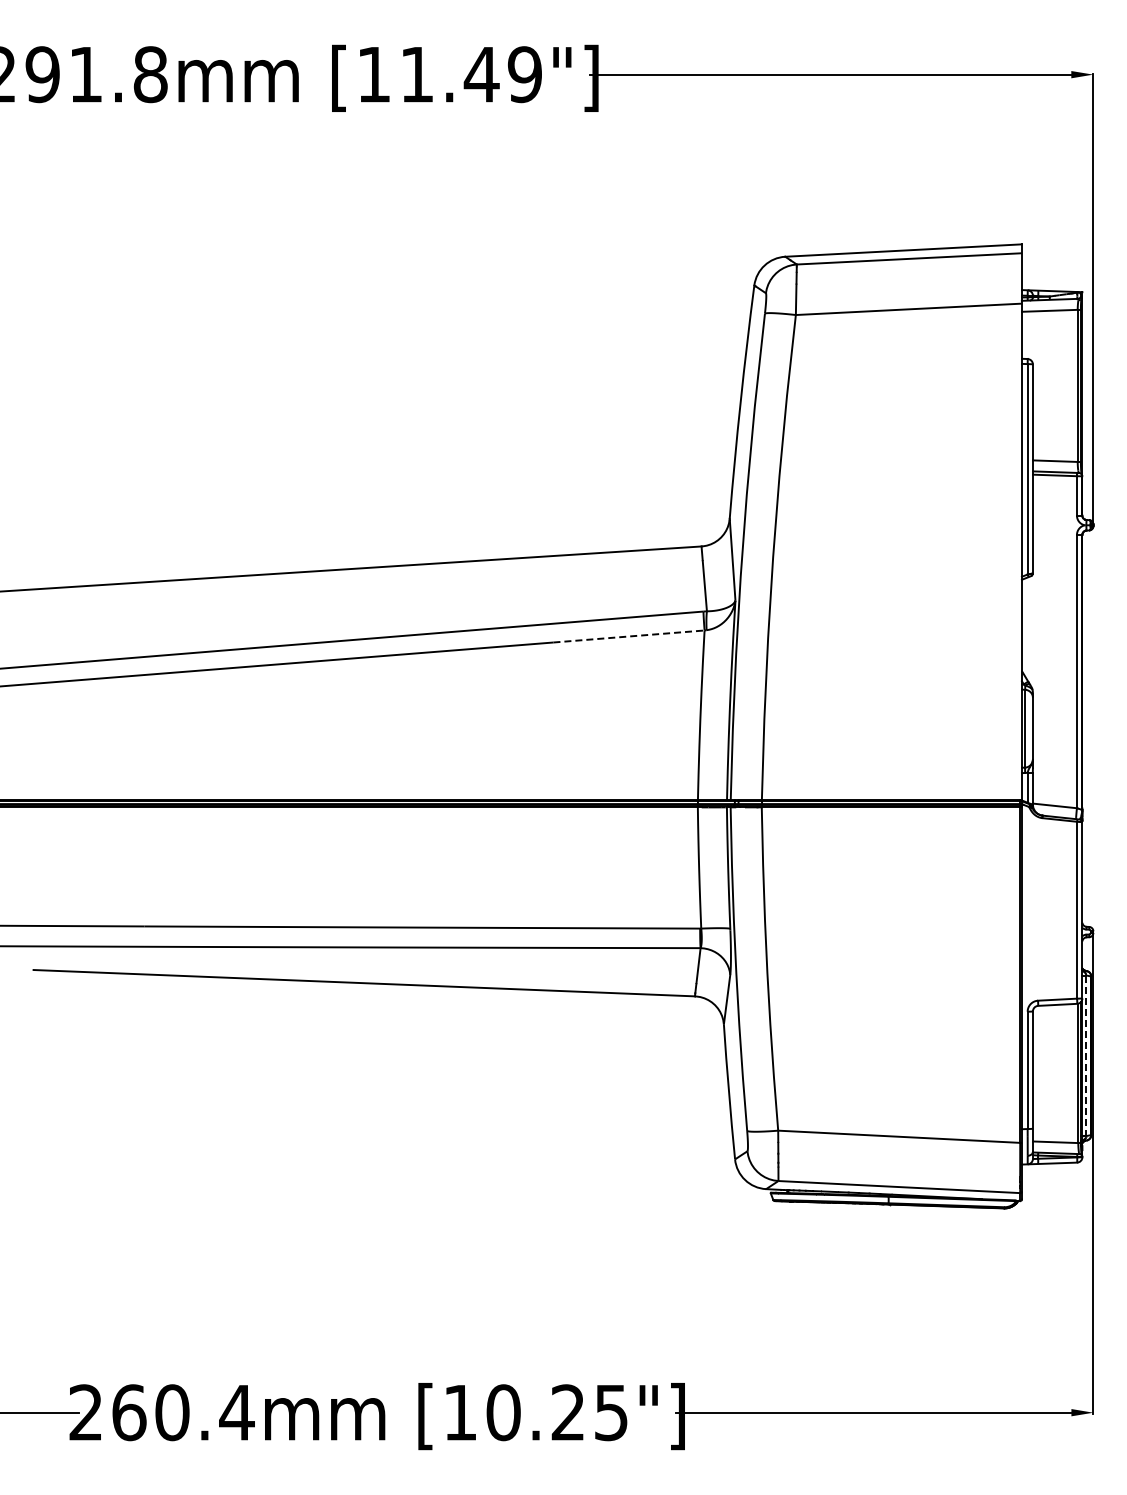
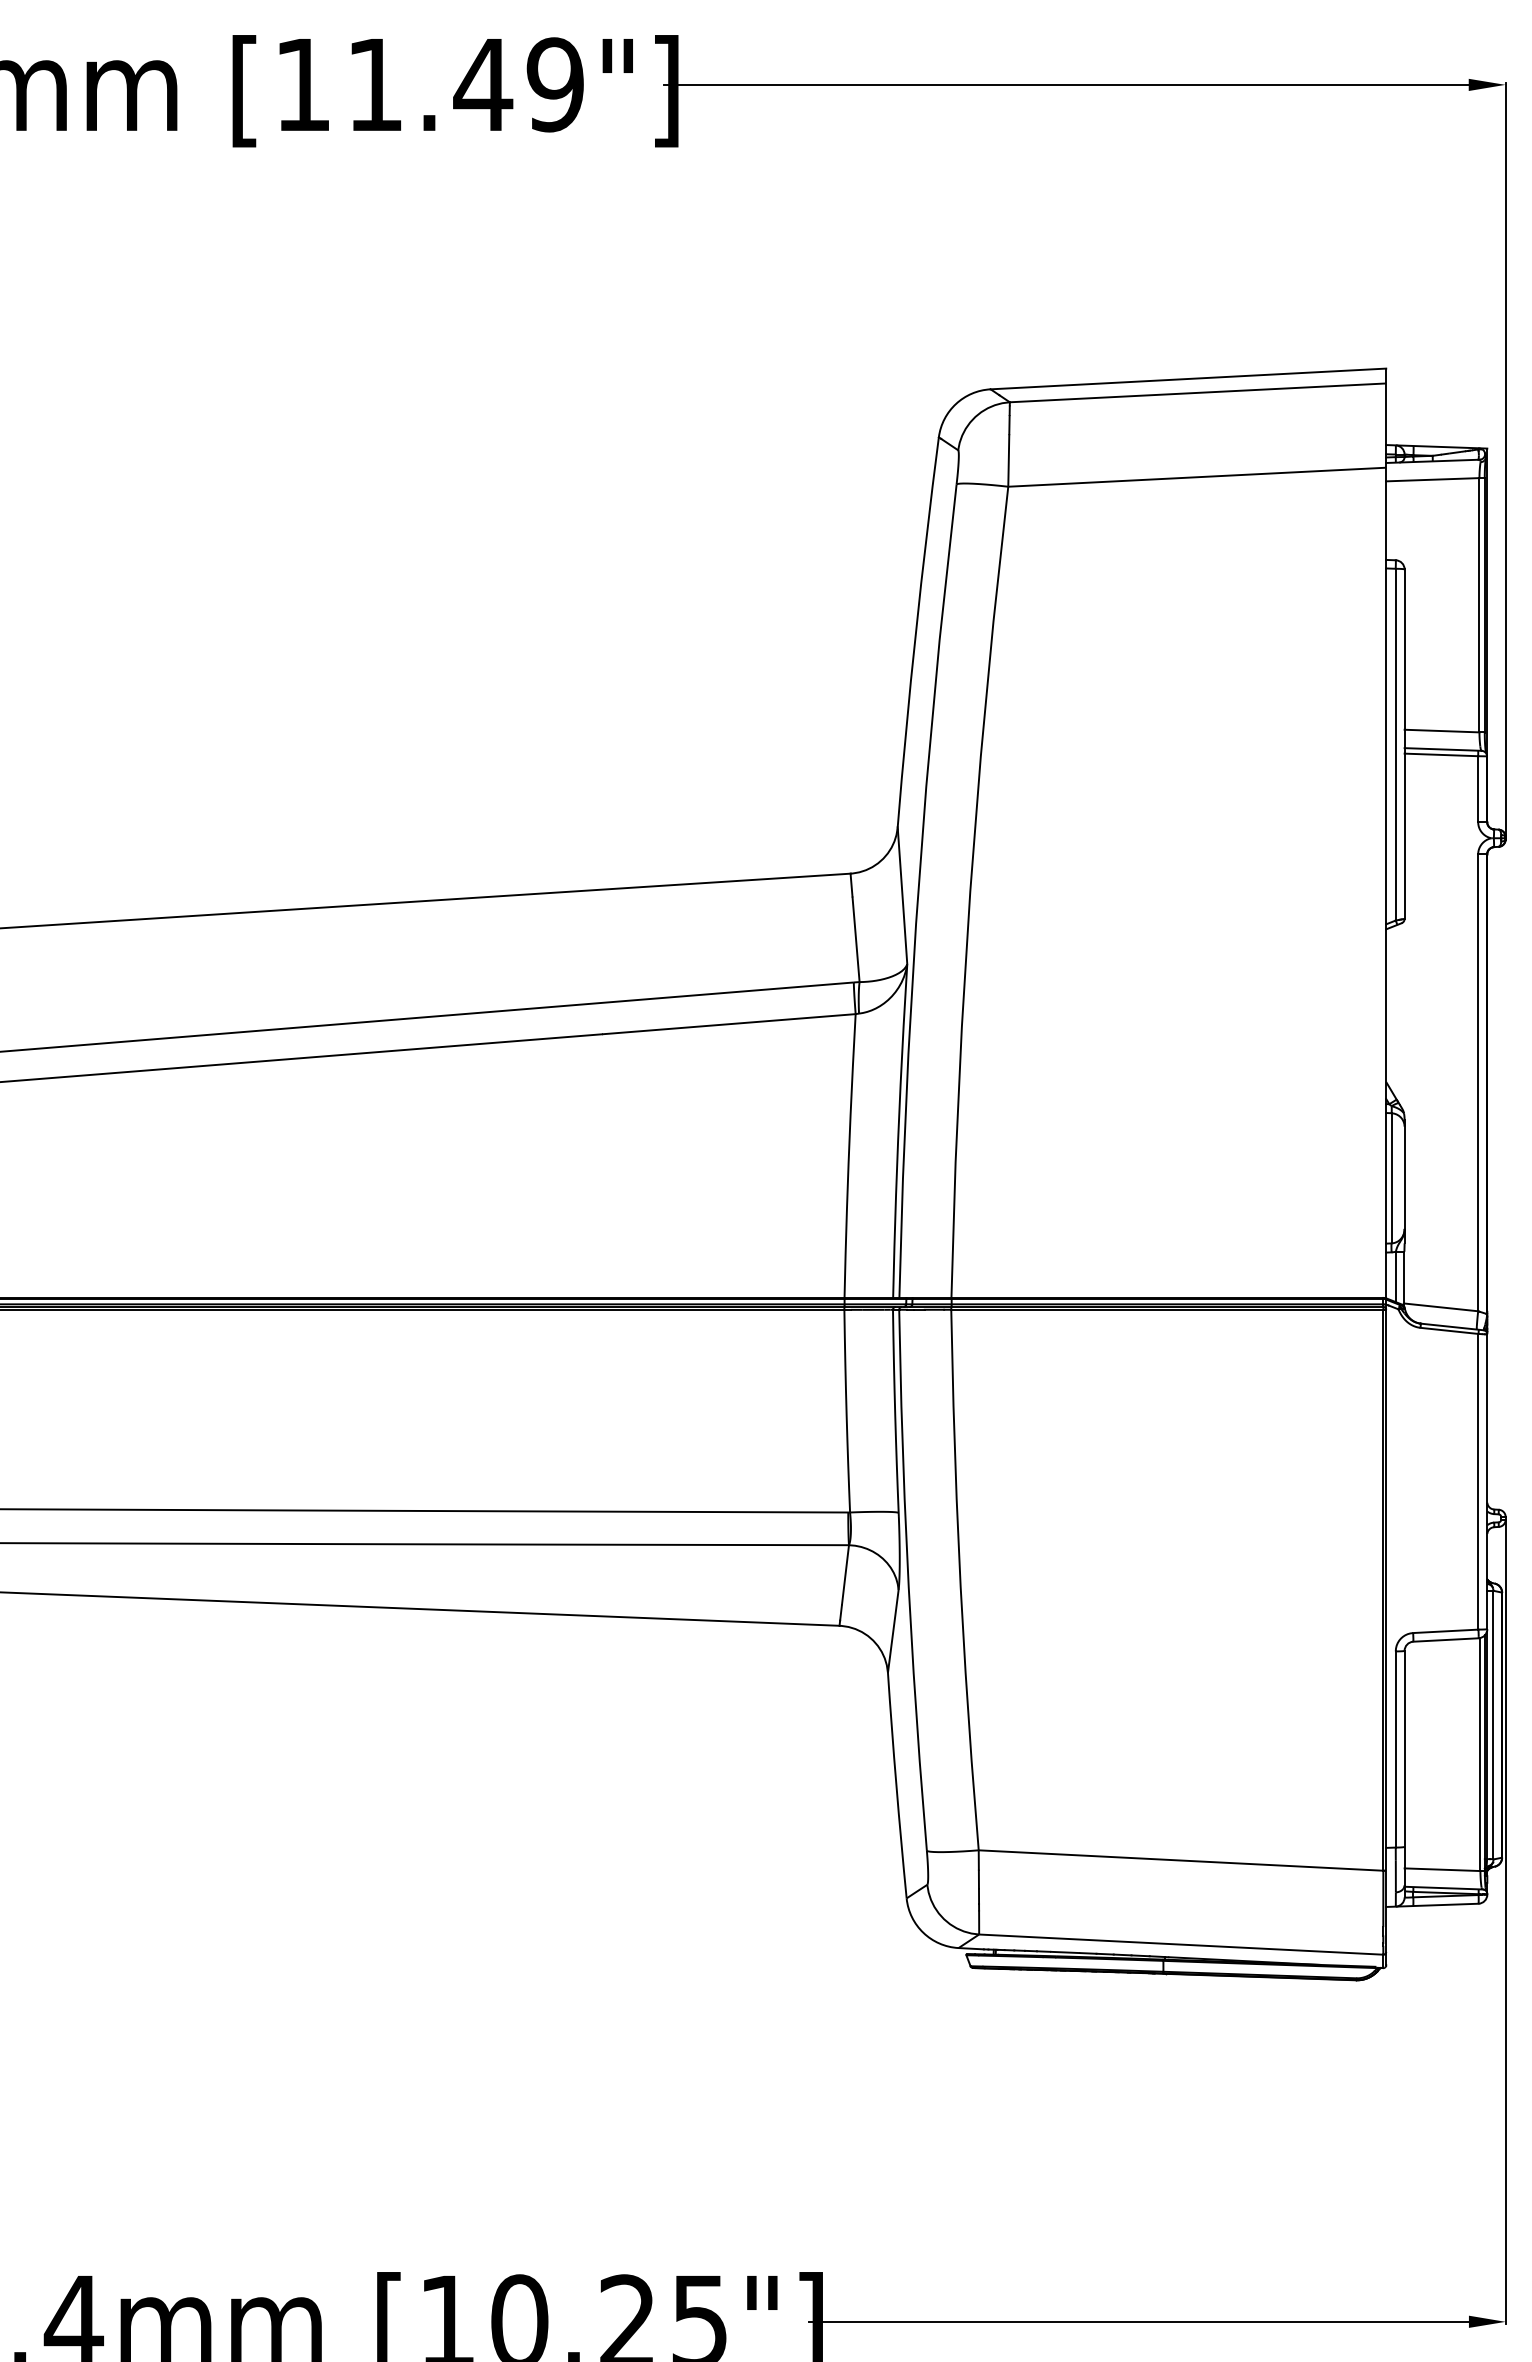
line: (629, 636) -> (730, 1024), dashed -> solid
line: (1086, 1056) -> (1494, 1726), dashed -> solid

